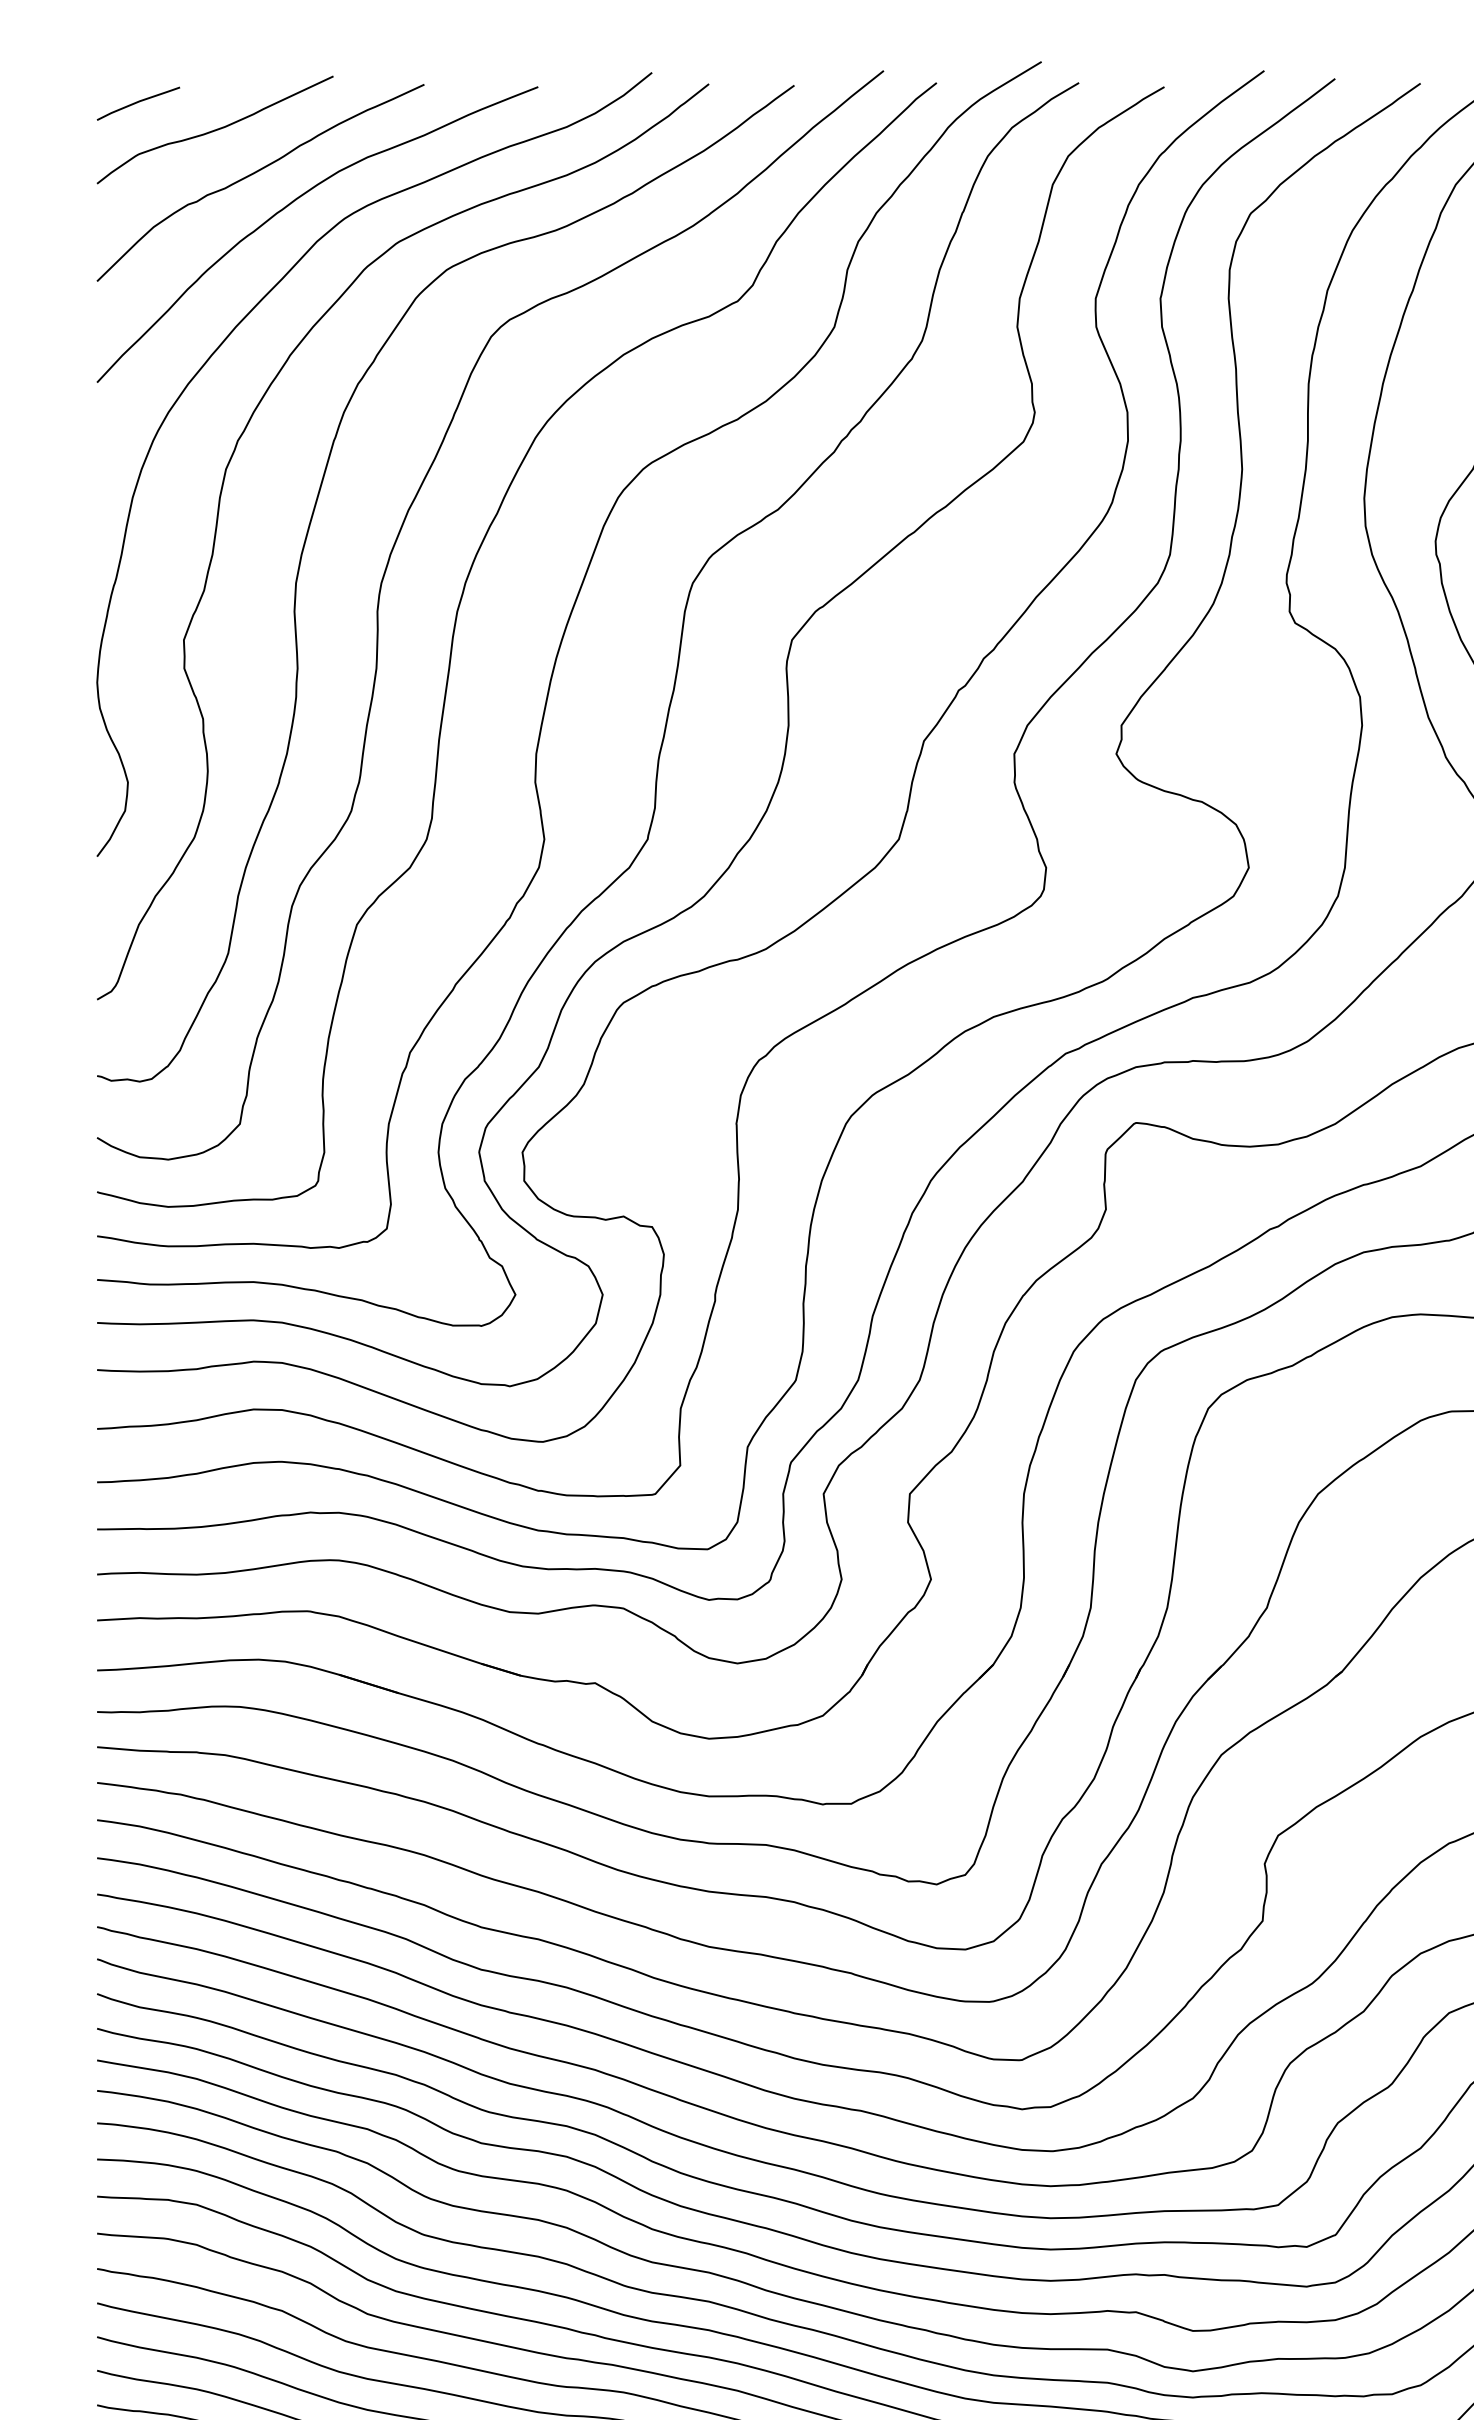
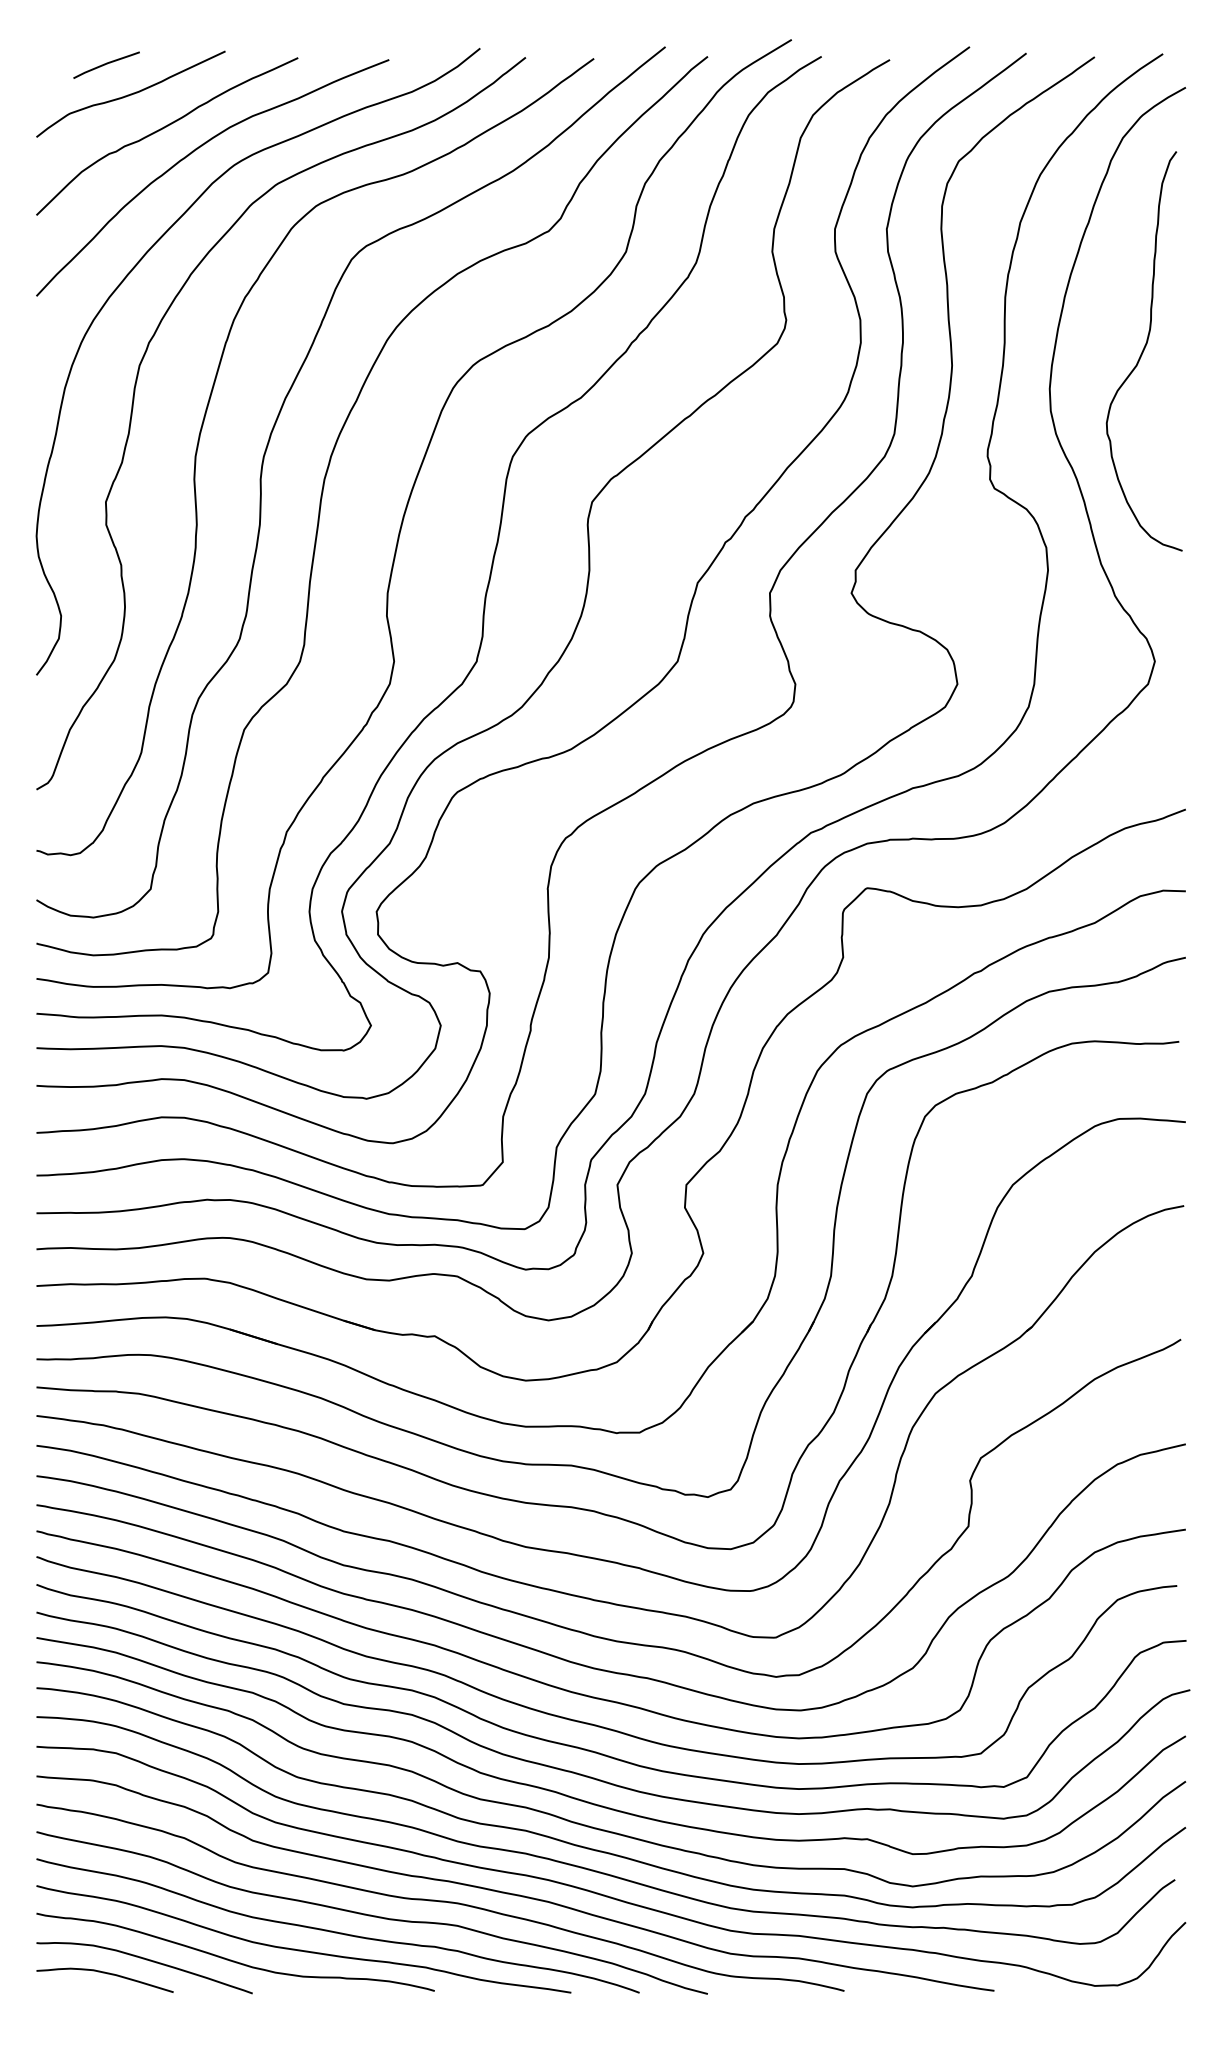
line: (138, 102) -> (106, 64), moved

